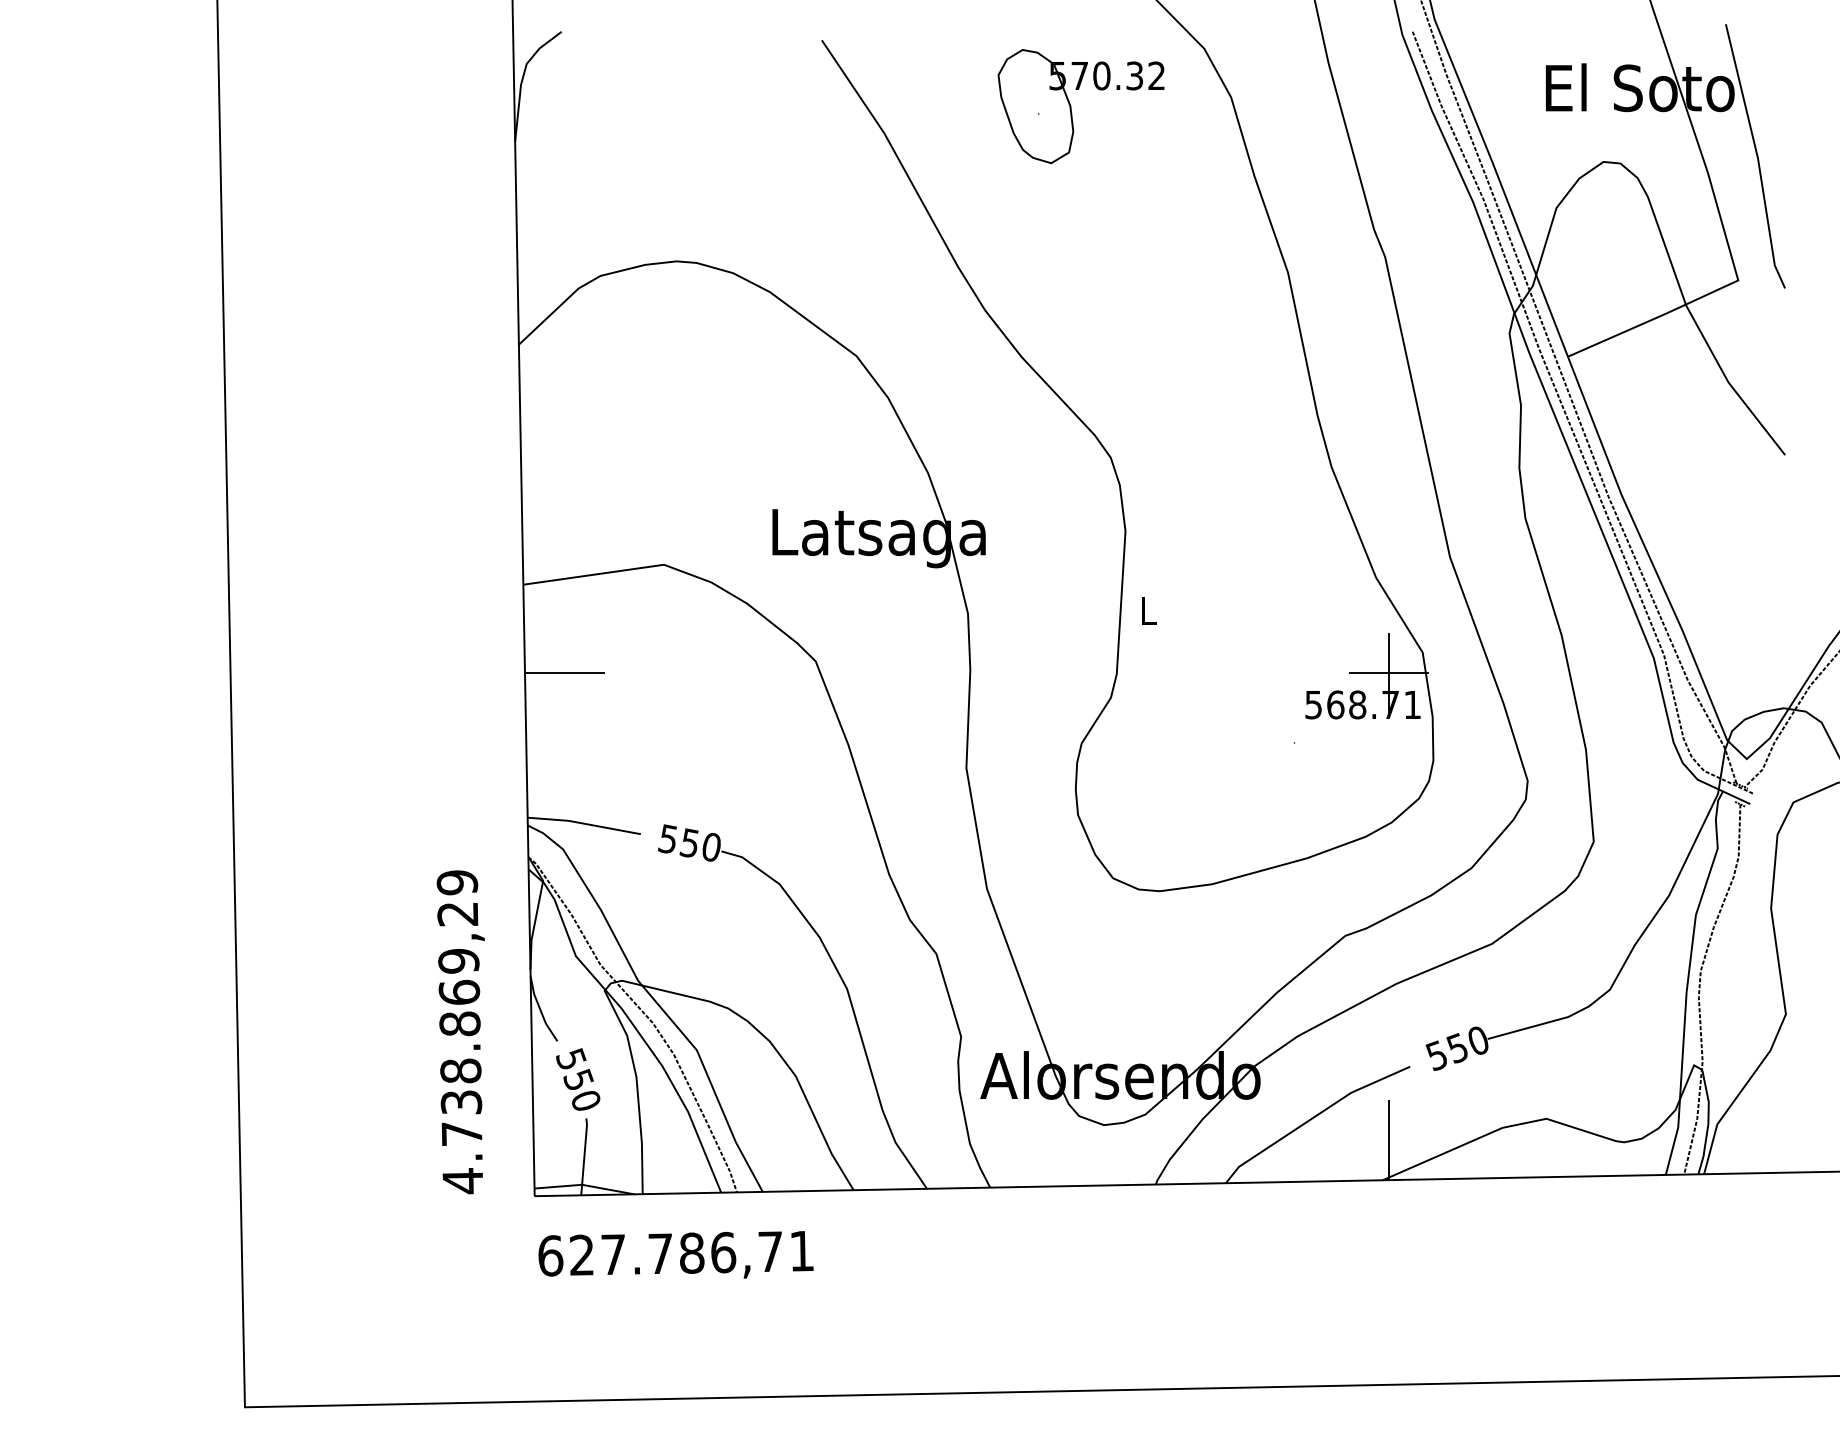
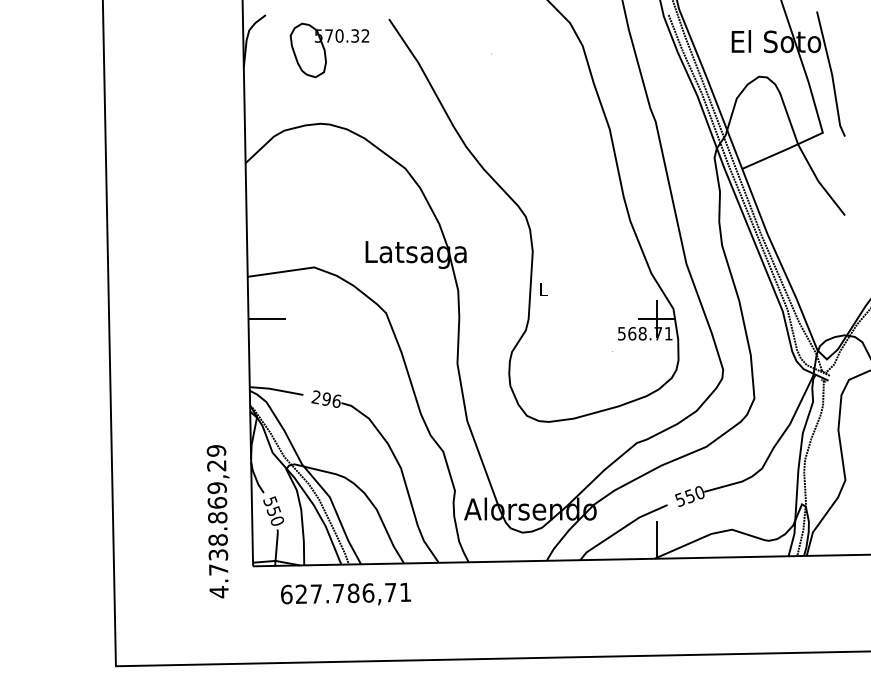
part: (1080, 106) -> (329, 50), moved
text: (689, 841) -> (326, 398), 550 -> 296
text: (459, 1031) -> (217, 521), moved
text: (677, 1253) -> (346, 593), moved

